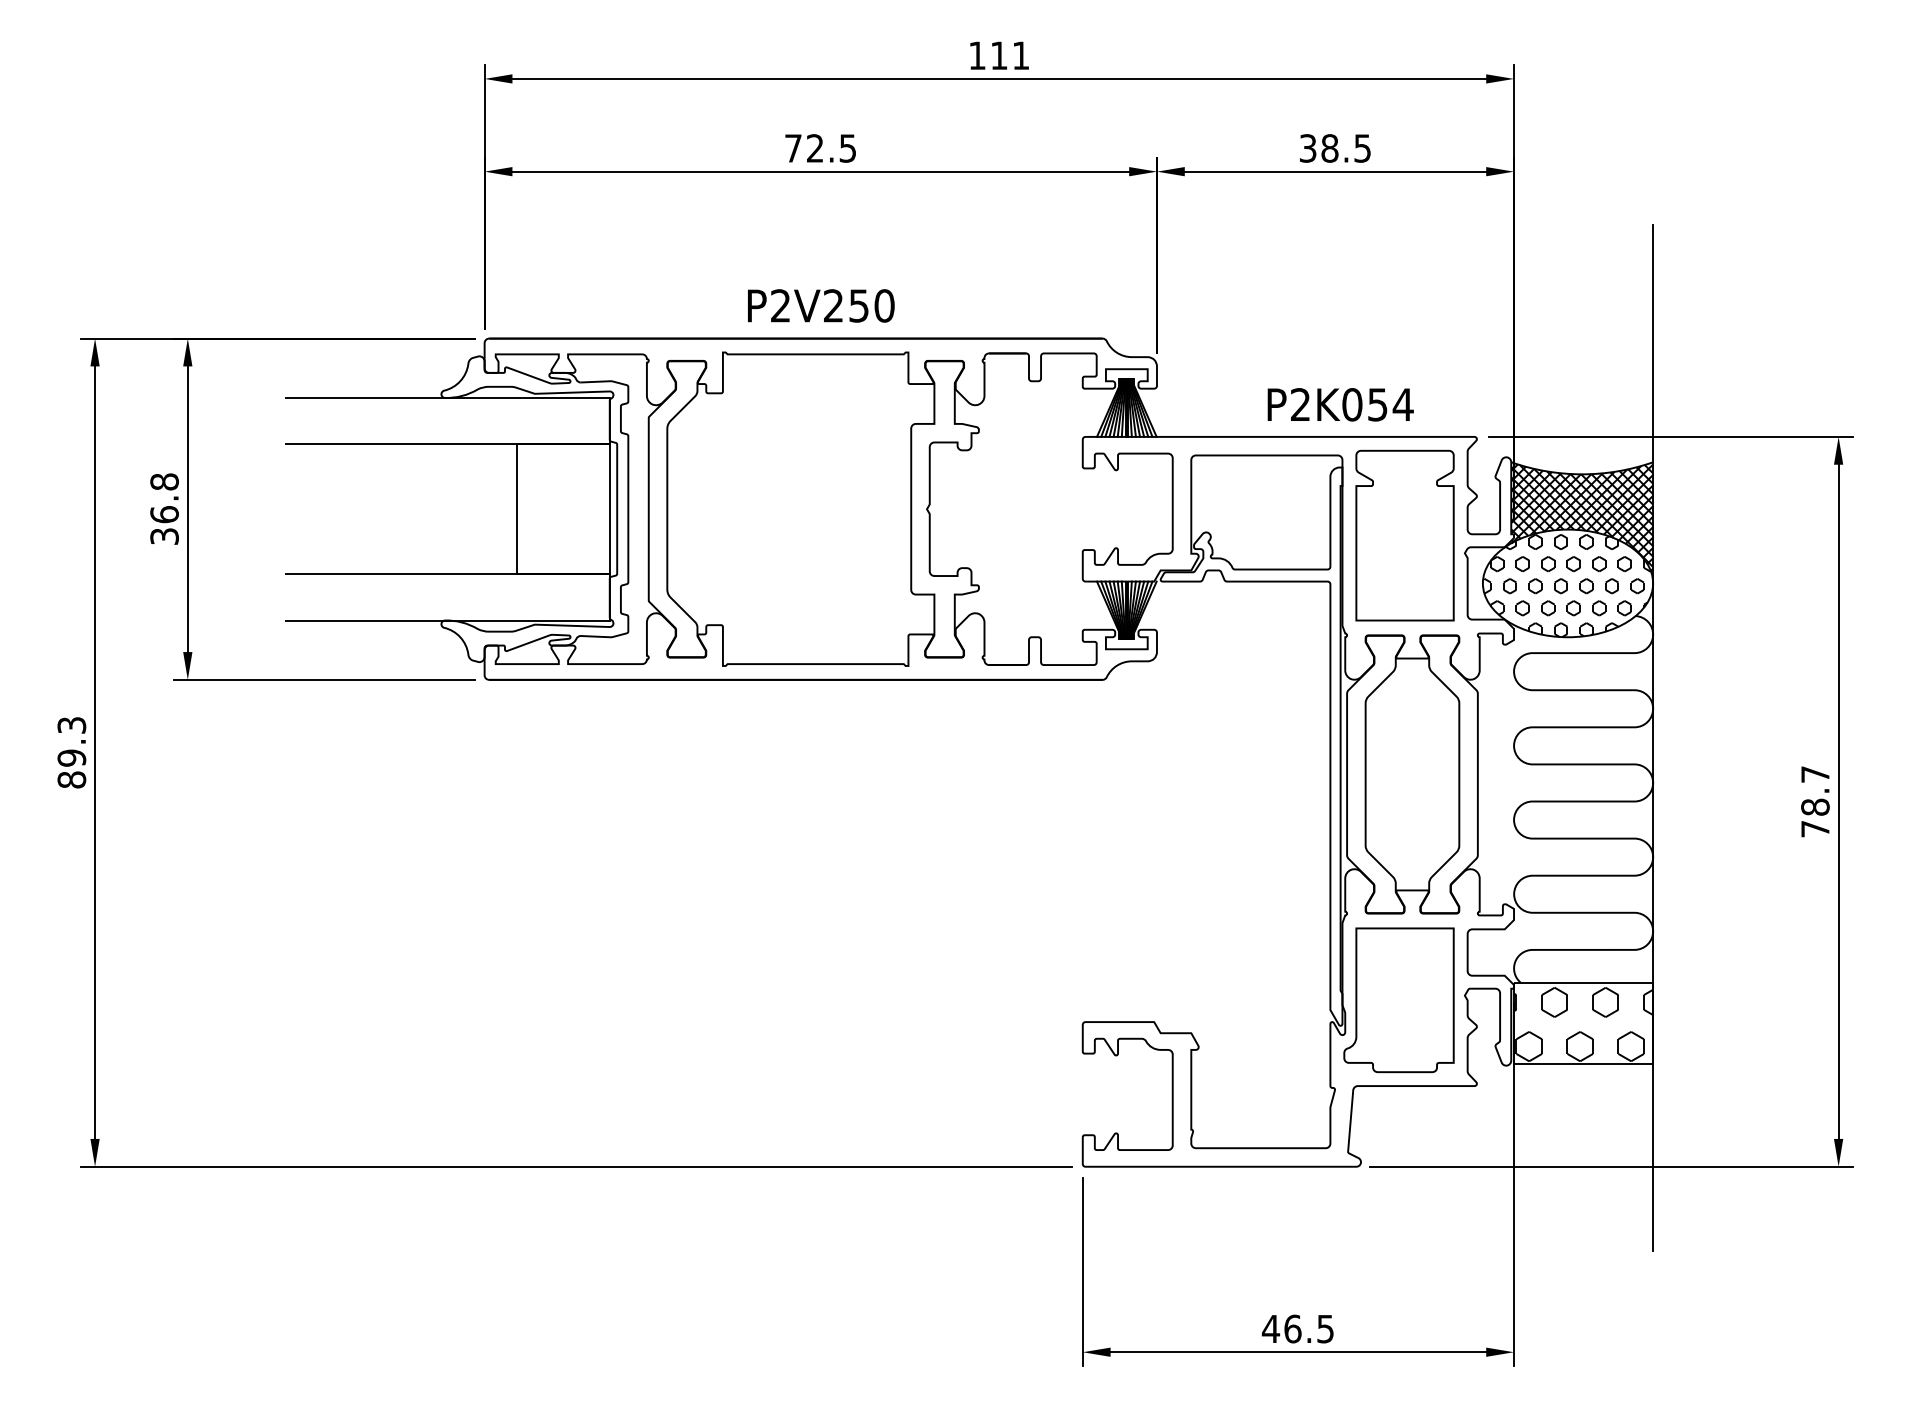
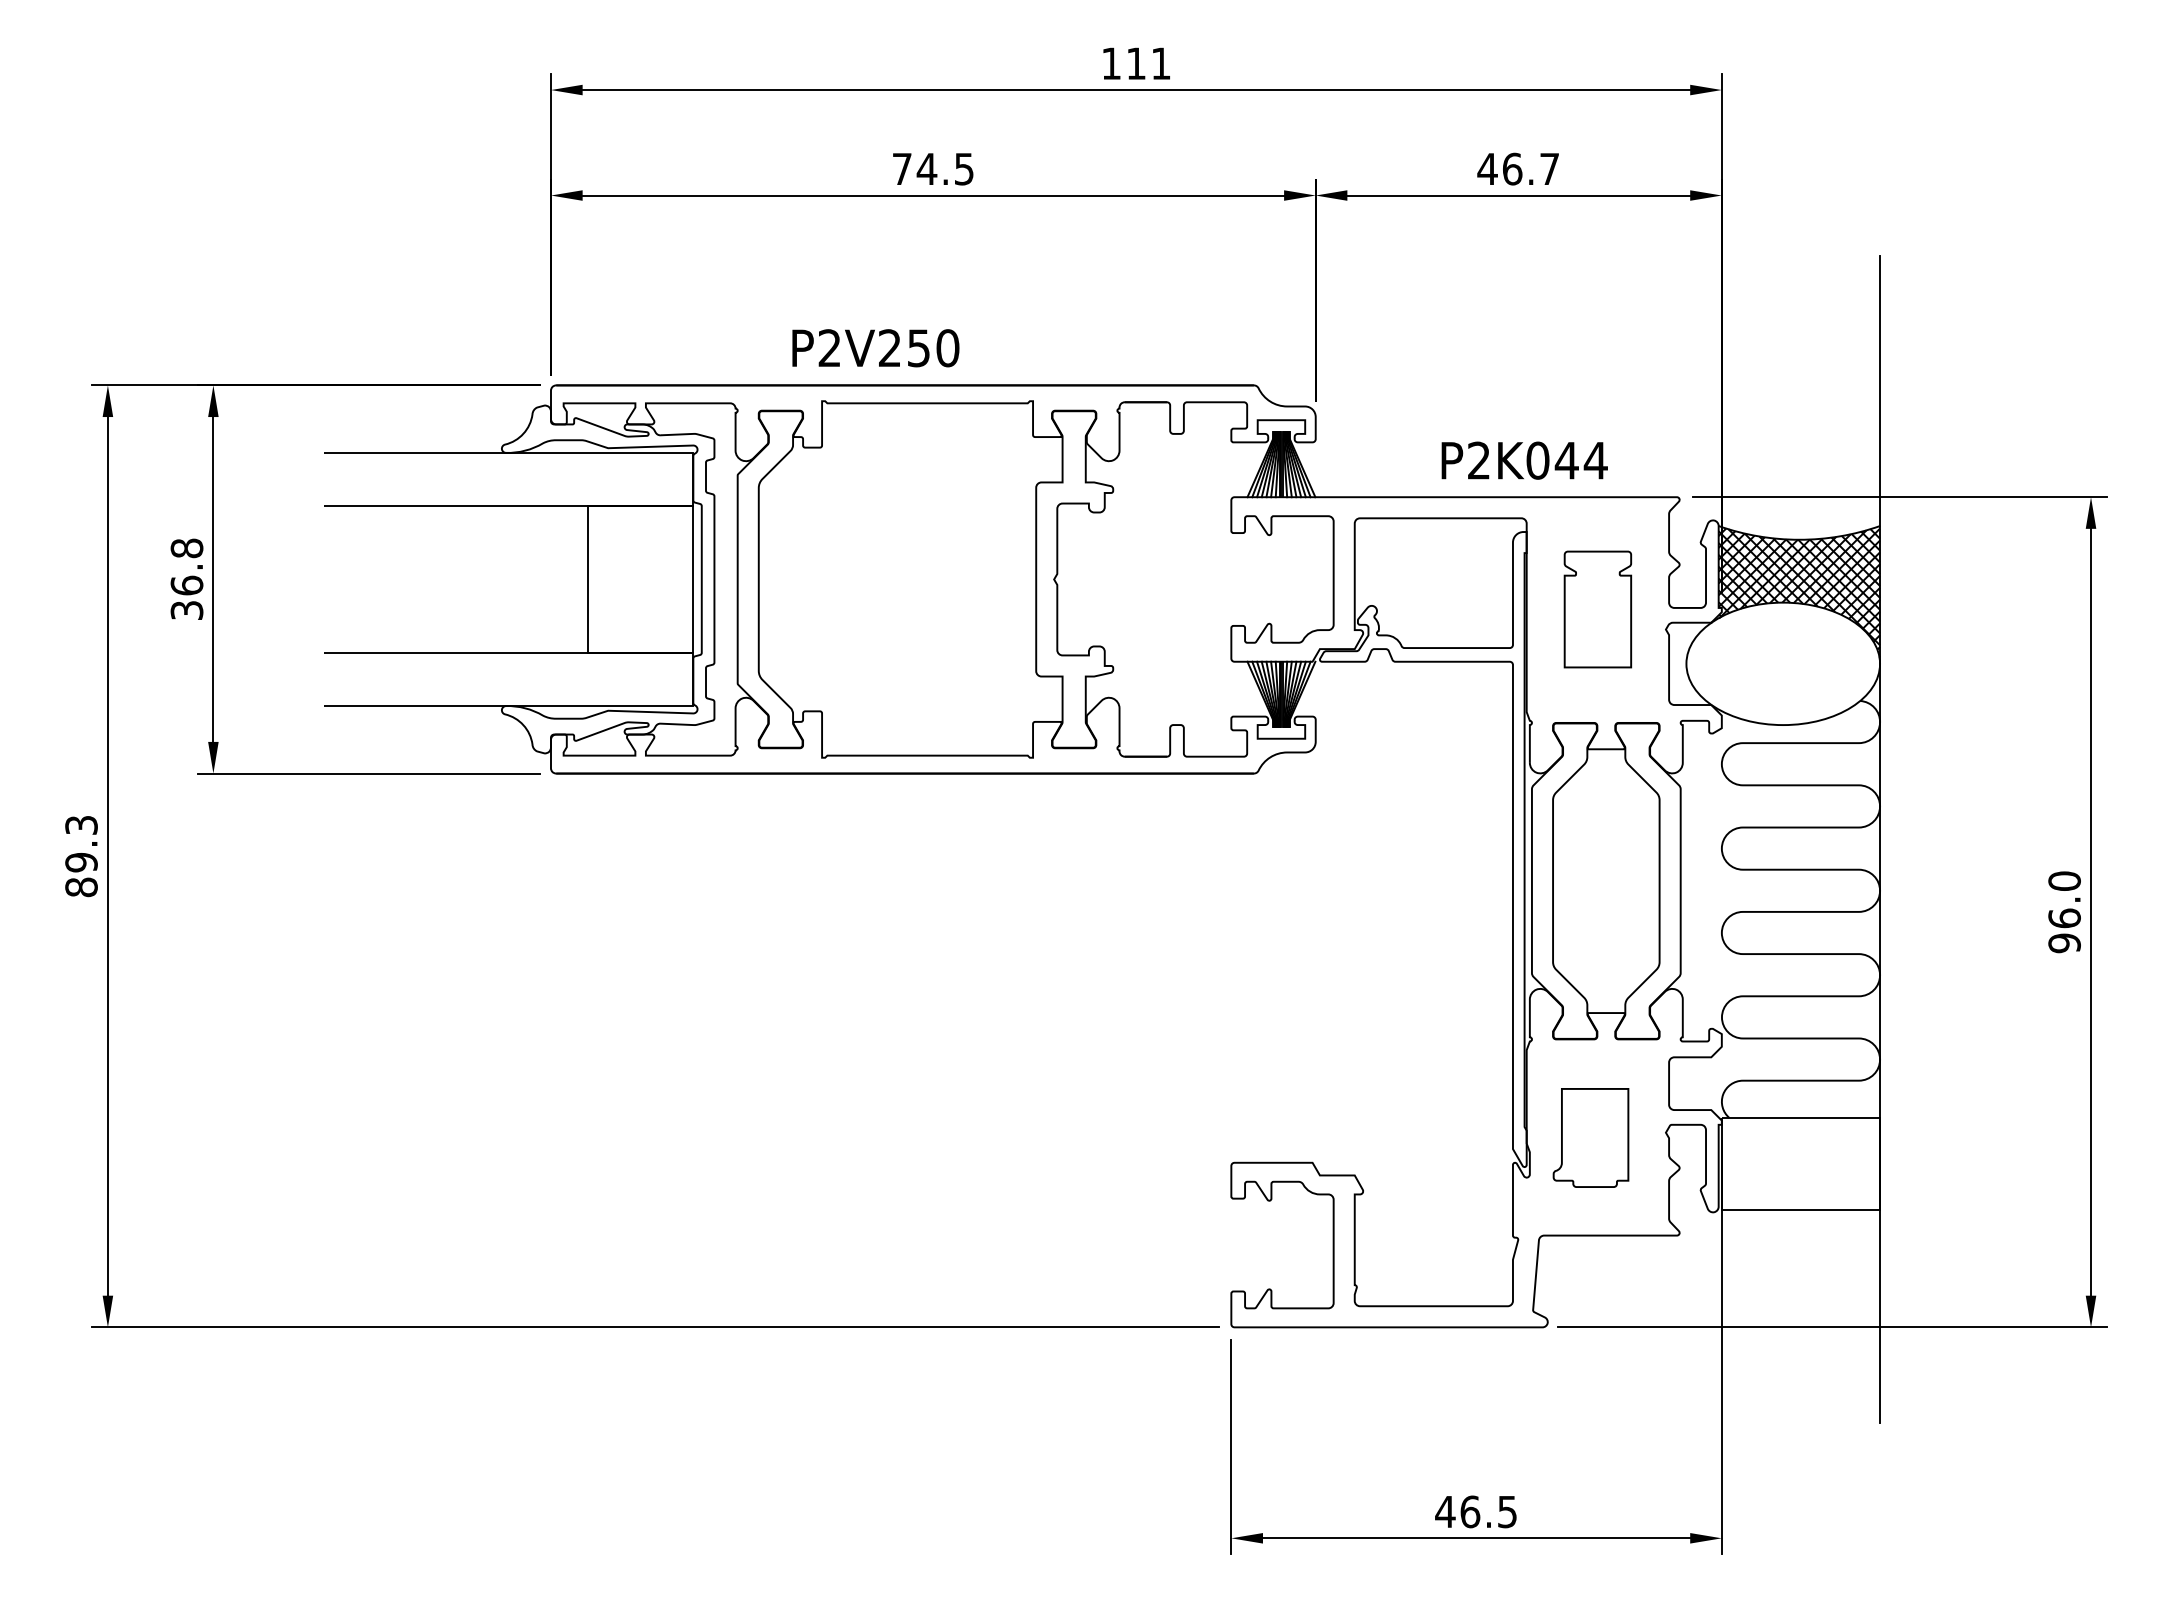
text: (814, 147) -> (926, 168), 72.5 -> 74.5
text: (1334, 147) -> (1517, 168), 38.5 -> 46.7
text: (820, 306) -> (875, 348), moved
text: (1377, 404) -> (1566, 460), P2K054 -> P2K044
part: (1404, 535) -> (1597, 609), size x0.6
hatch: (1566, 585) -> (1781, 666), removed
text: (1815, 802) -> (2064, 912), 78.7 -> 96.0
part: (1398, 999) -> (1590, 1137), size x0.6
hatch: (1583, 1024) -> (1800, 1165), removed

